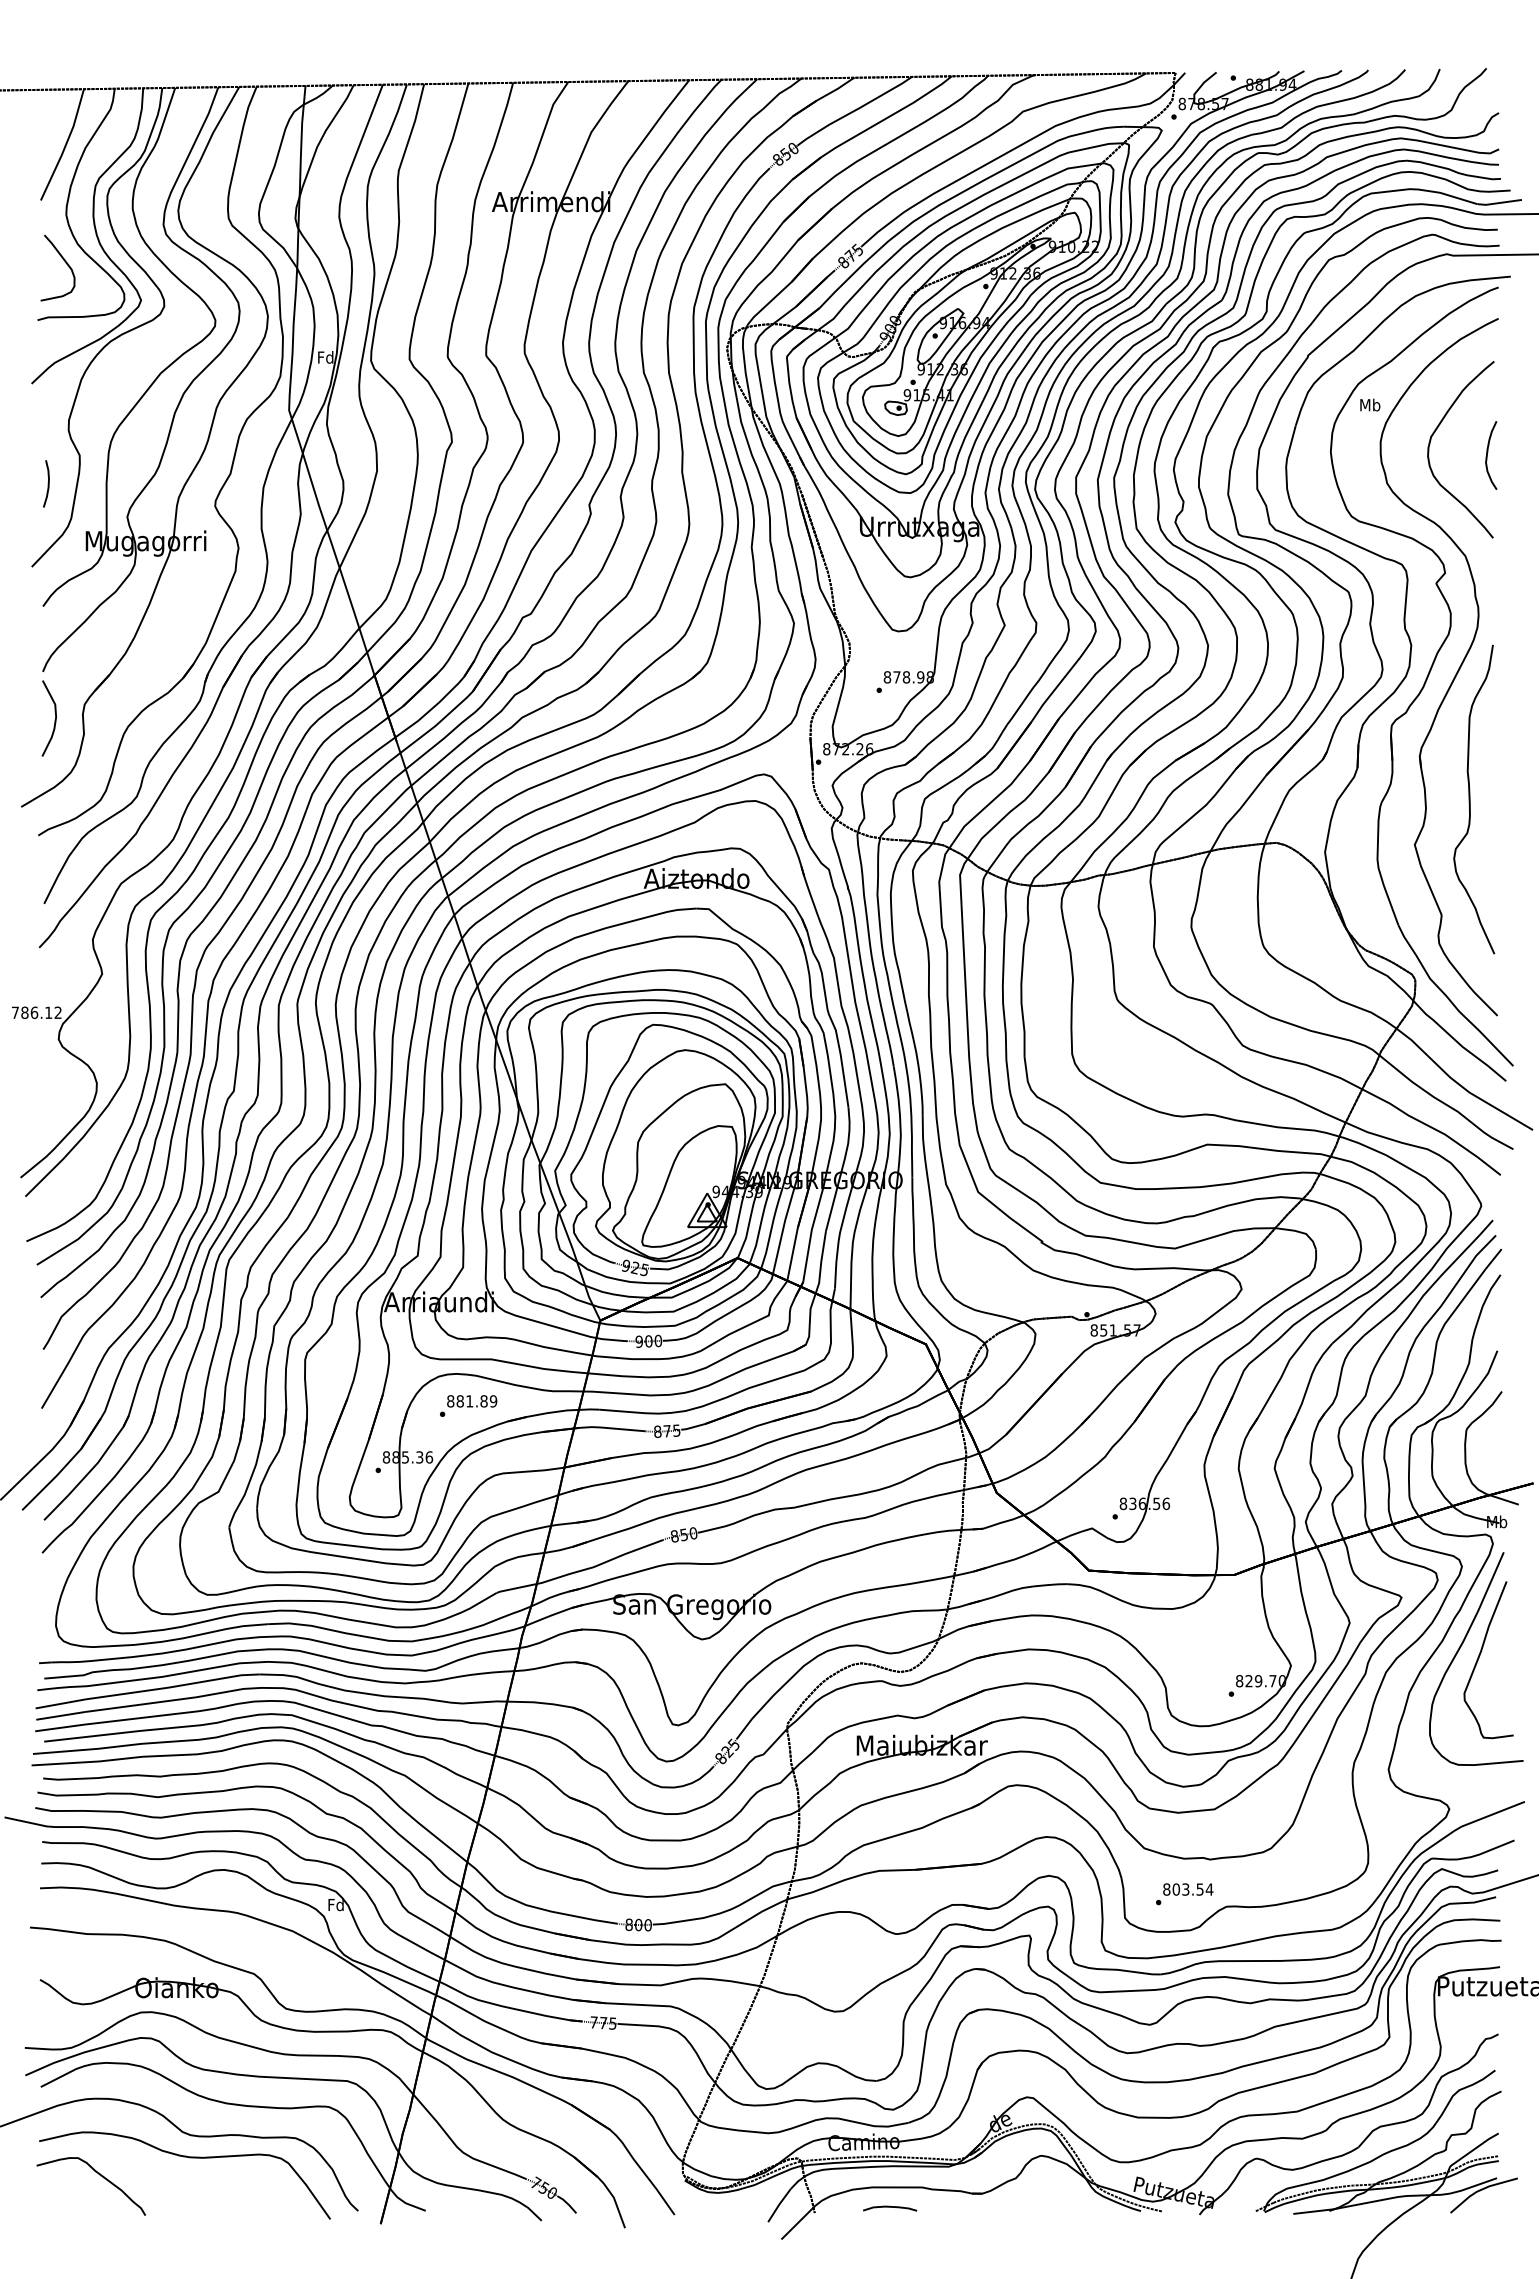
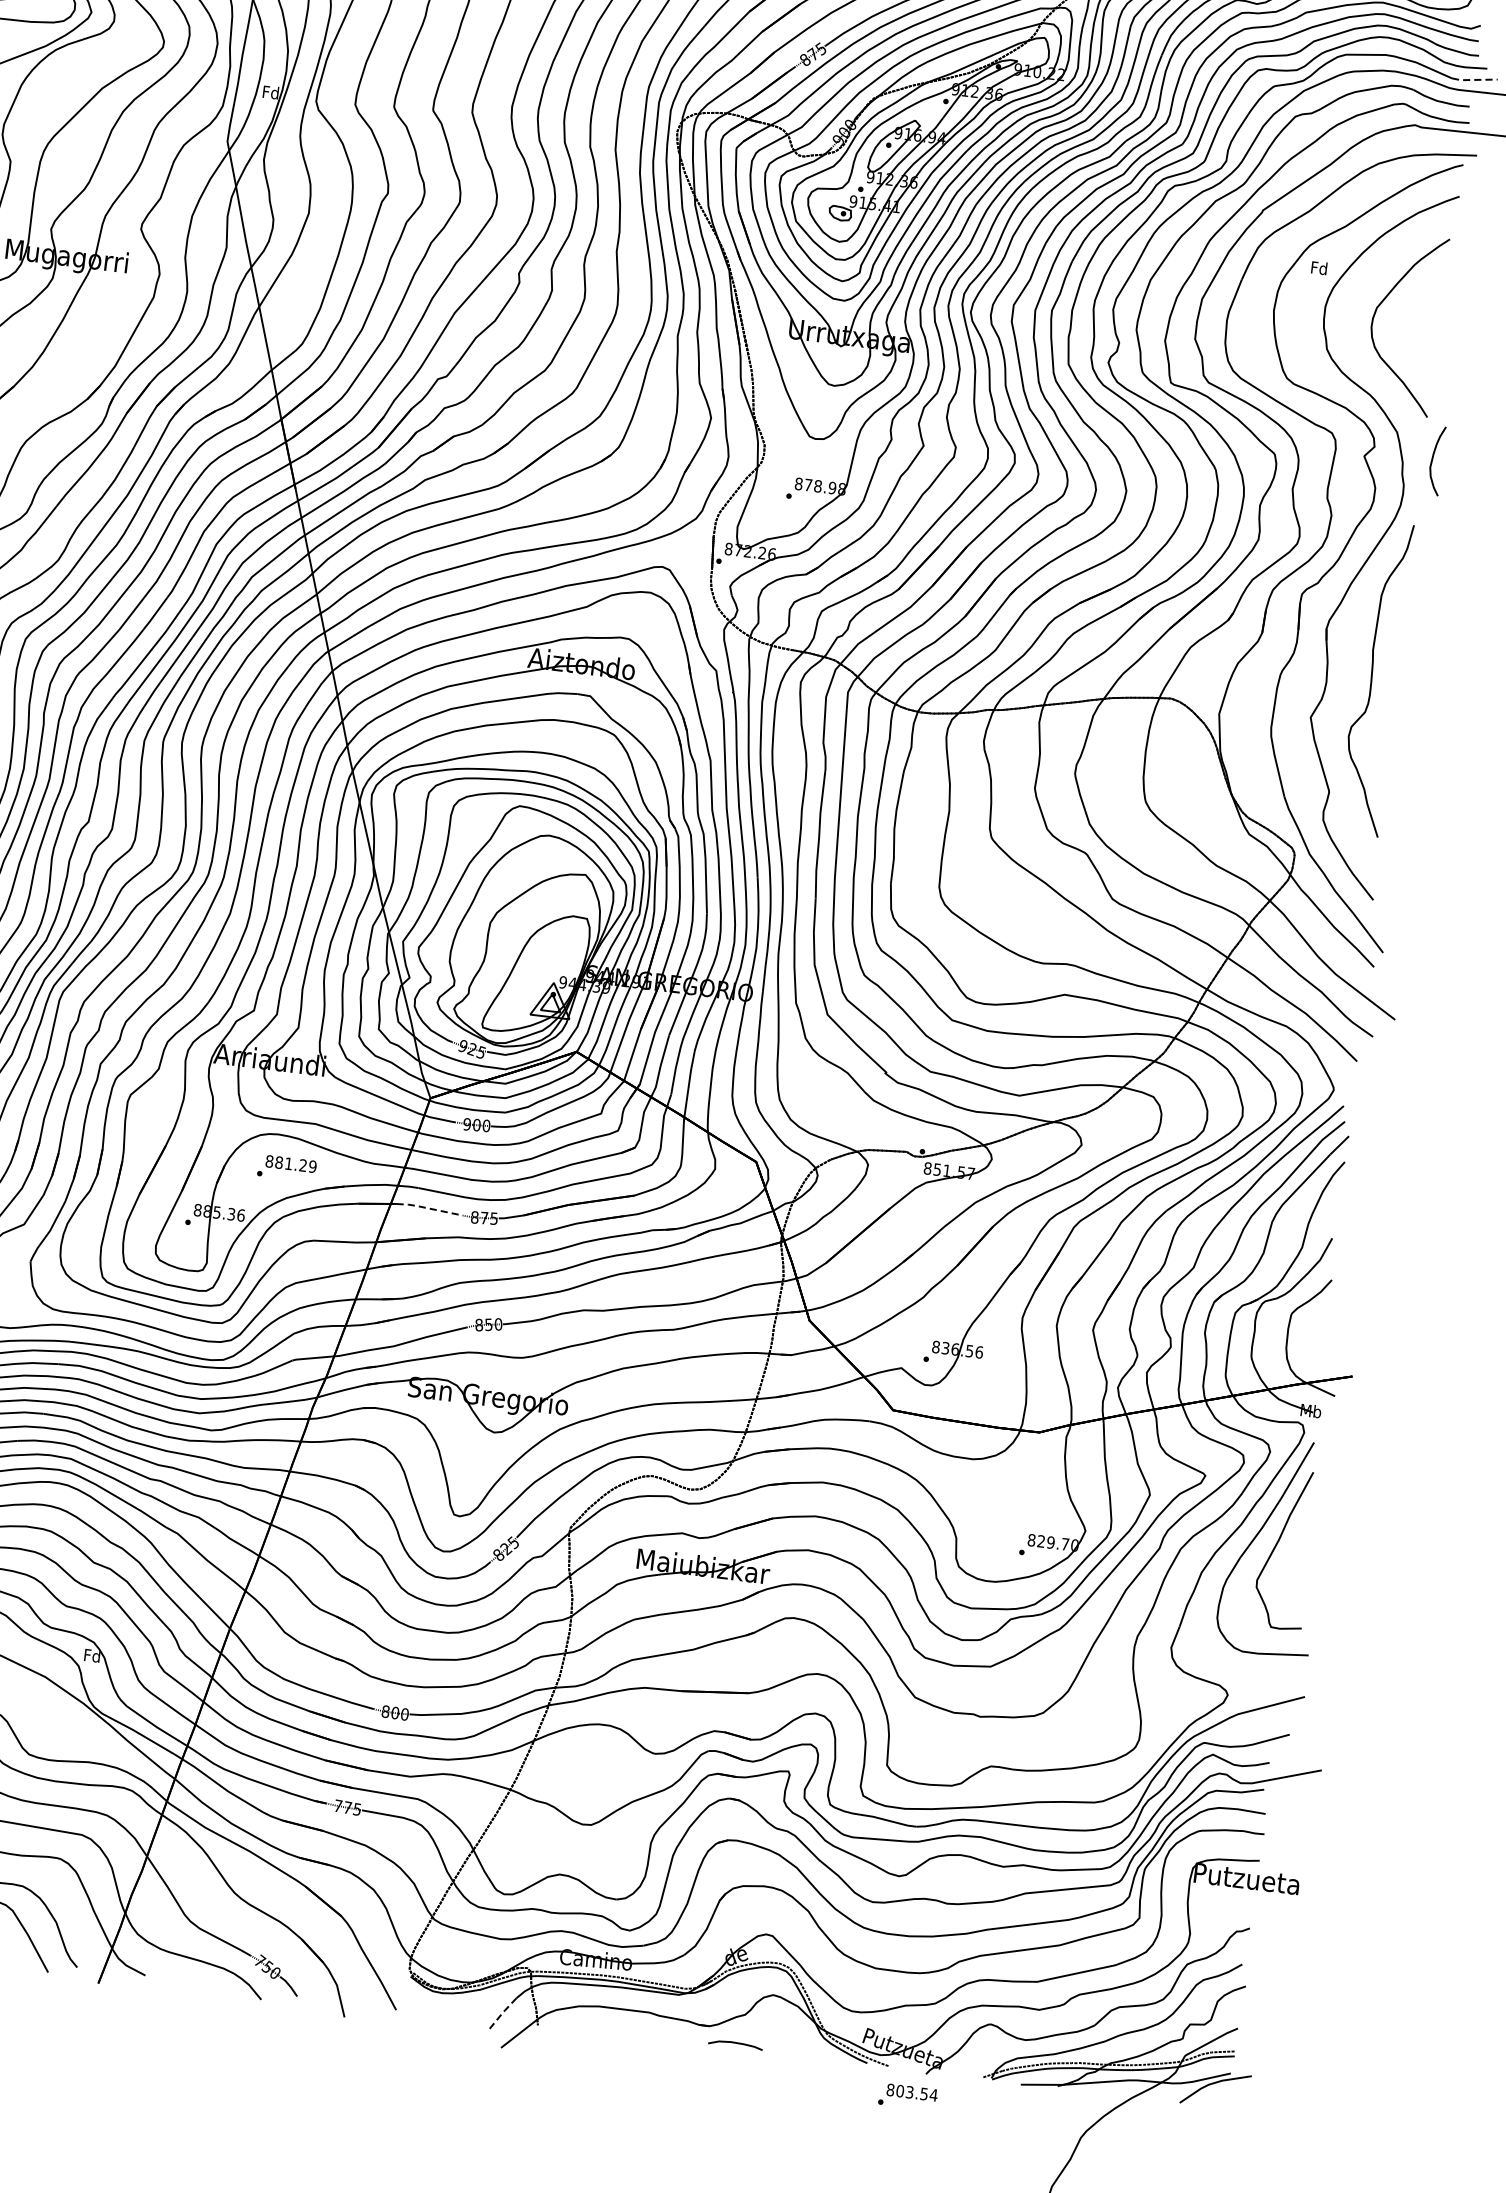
line: (1499, 203) -> (1474, 80), solid -> dashed
text: (1370, 404) -> (1319, 267), Mb -> Fd
curve: (1487, 455) -> (1432, 460), moved
text: (483, 1401) -> (302, 1165), 881.89 -> 881.29
line: (612, 1428) -> (429, 1208), solid -> dashed
text: (1184, 1894) -> (907, 2097), moved
line: (779, 2204) -> (503, 2012), solid -> dashed
curve: (890, 2207) -> (736, 2043), moved

